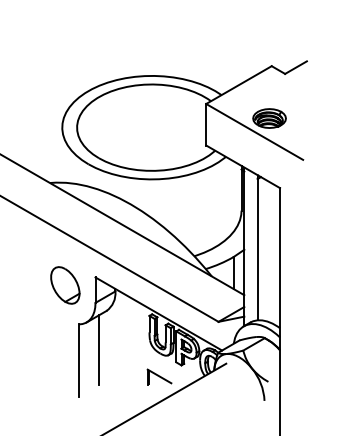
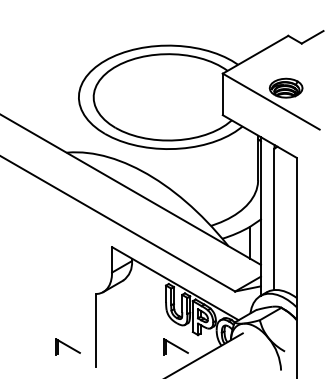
part: (65, 285) -> (82, 255), removed
line: (98, 350) -> (115, 320), removed
part: (51, 376) -> (68, 346), added

